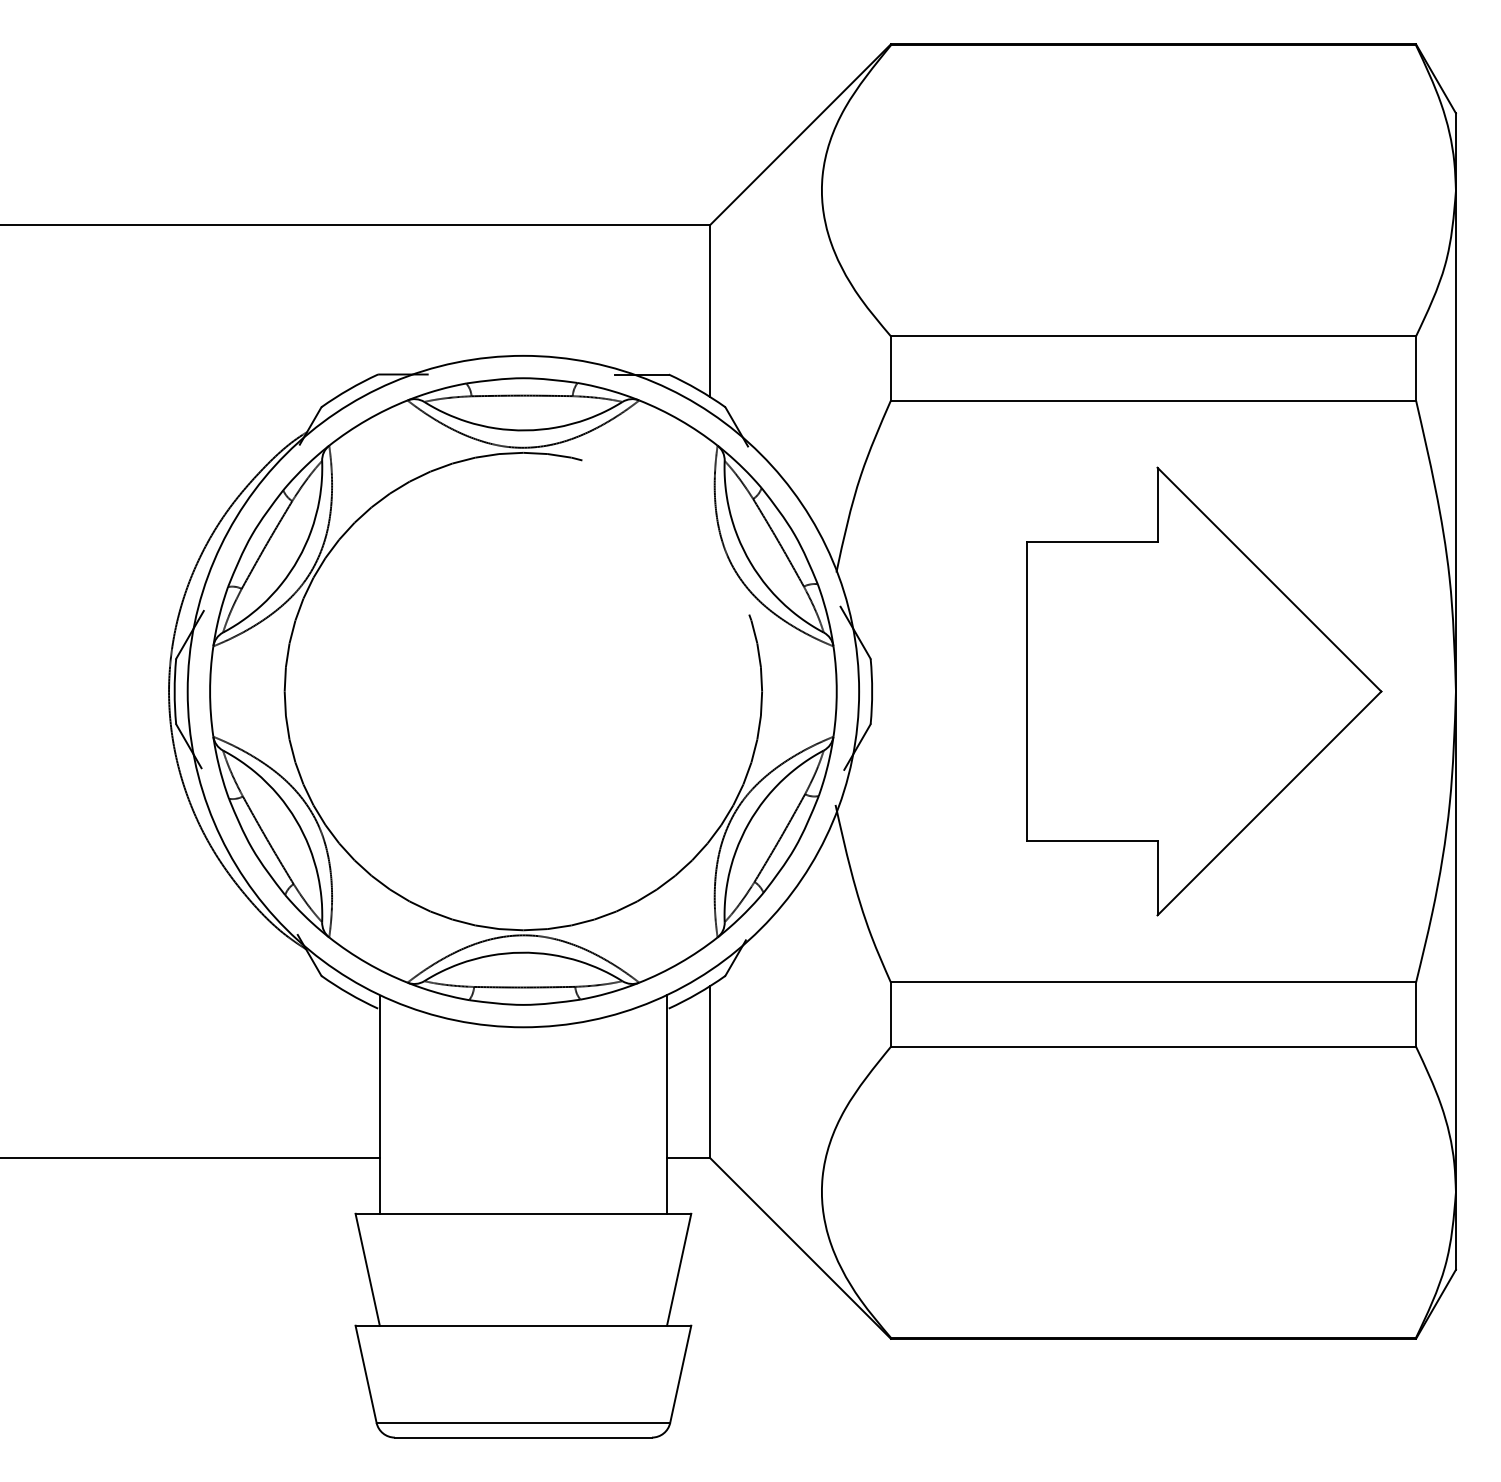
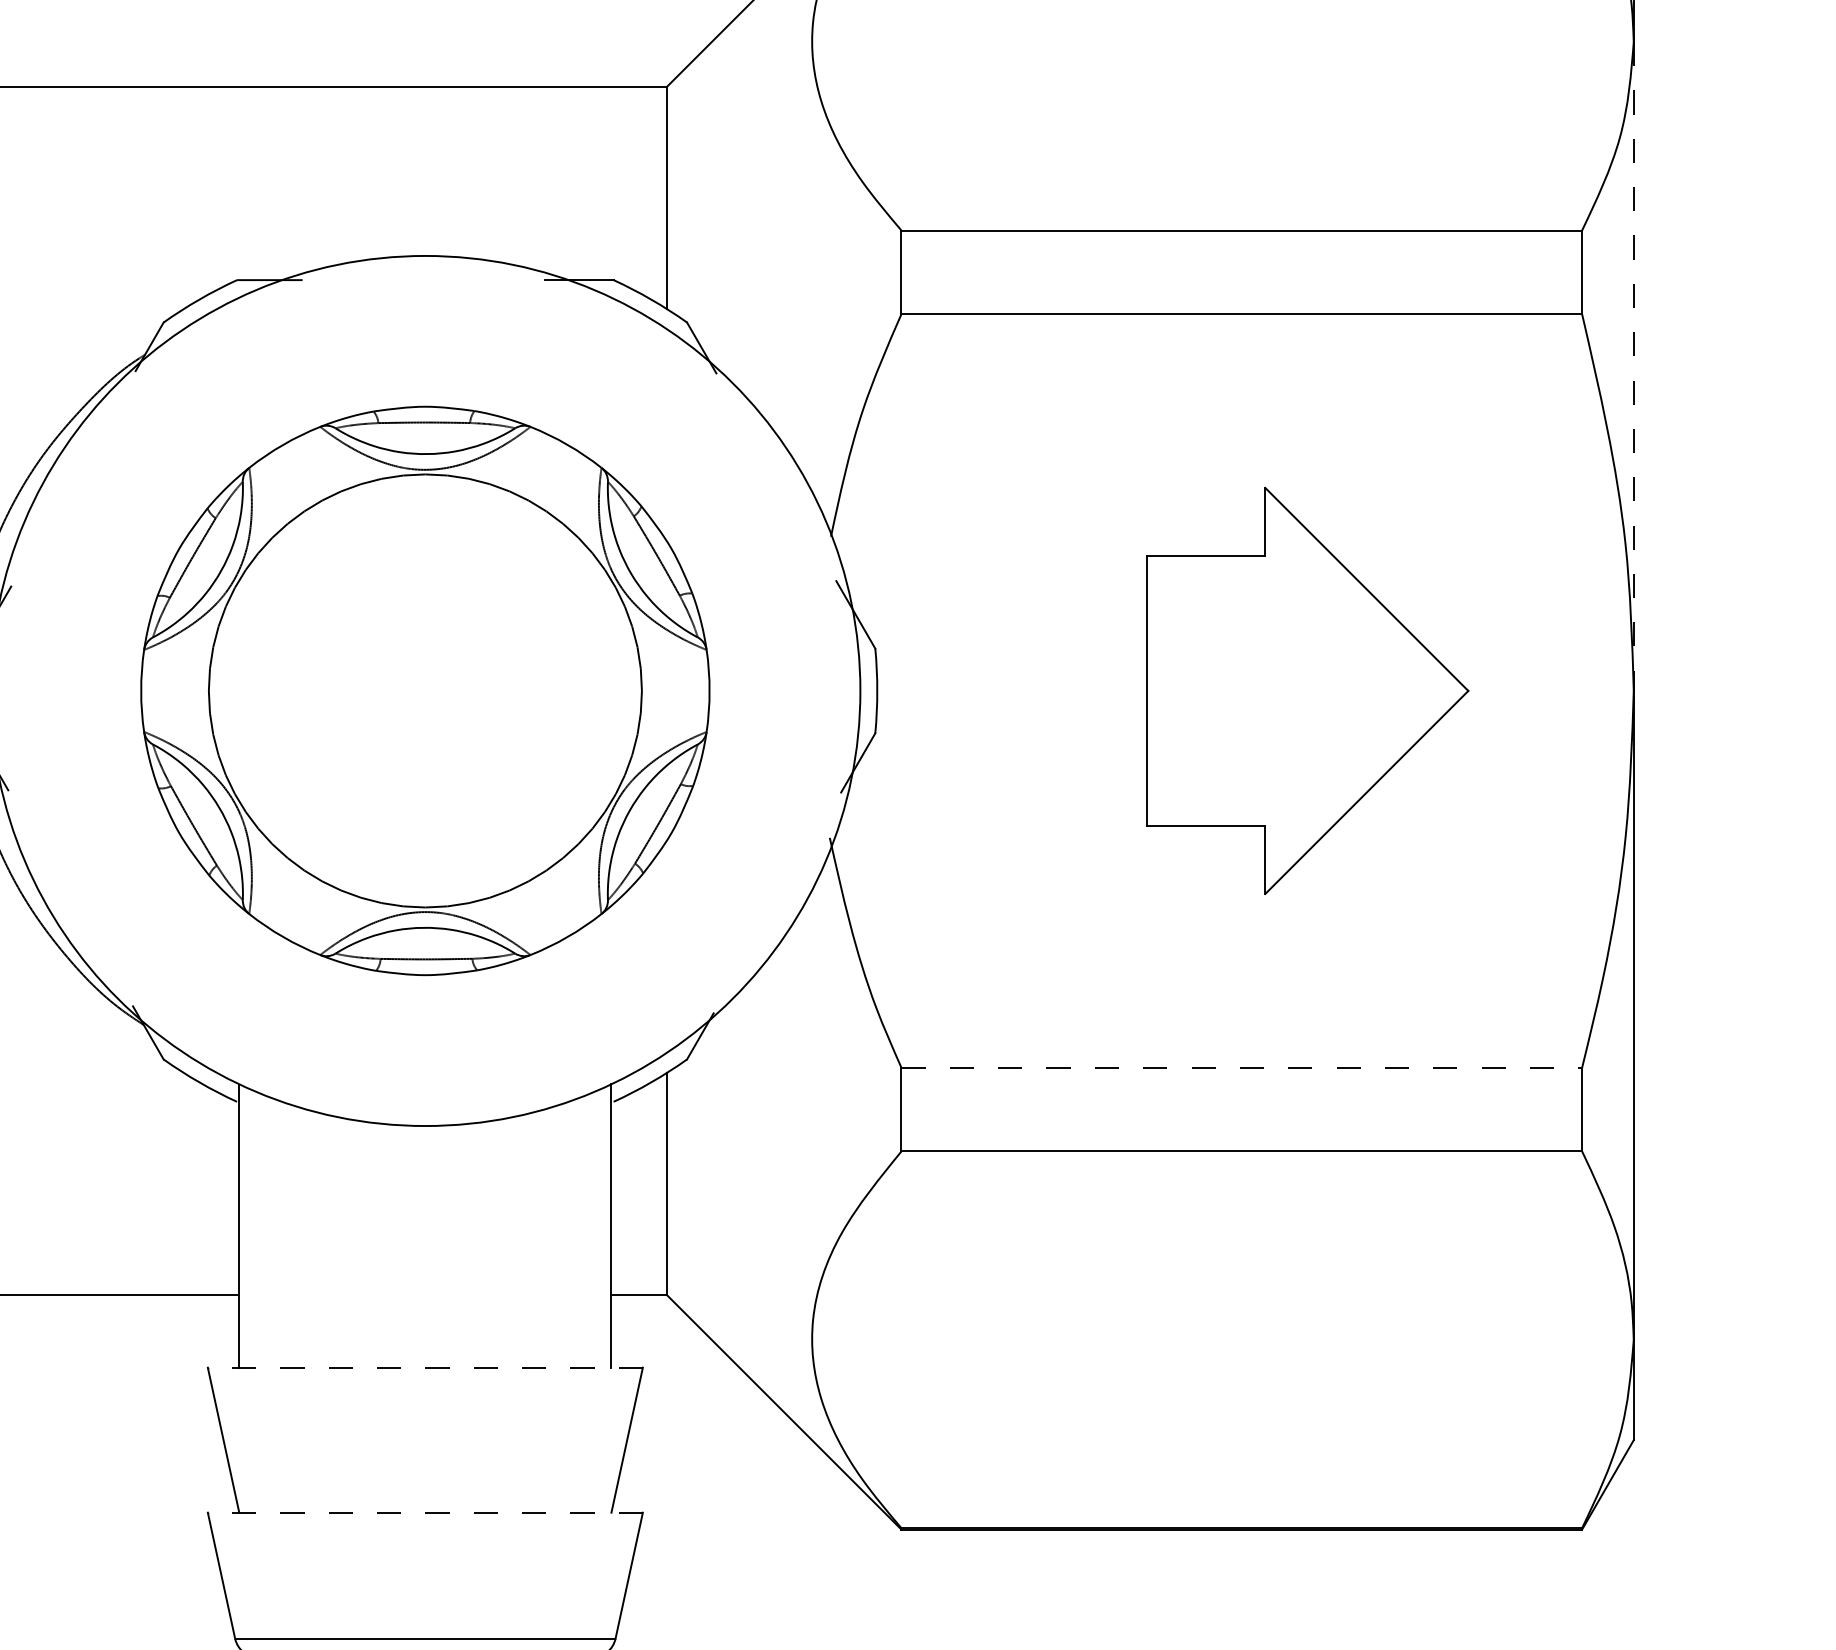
line: (1455, 441) -> (1633, 366), solid -> dashed
part: (523, 691) -> (425, 690), size x0.7
part: (1204, 691) -> (1307, 690), size x0.7
line: (1153, 982) -> (1241, 1067), solid -> dashed
line: (523, 1213) -> (425, 1367), solid -> dashed
line: (523, 1325) -> (425, 1512), solid -> dashed

